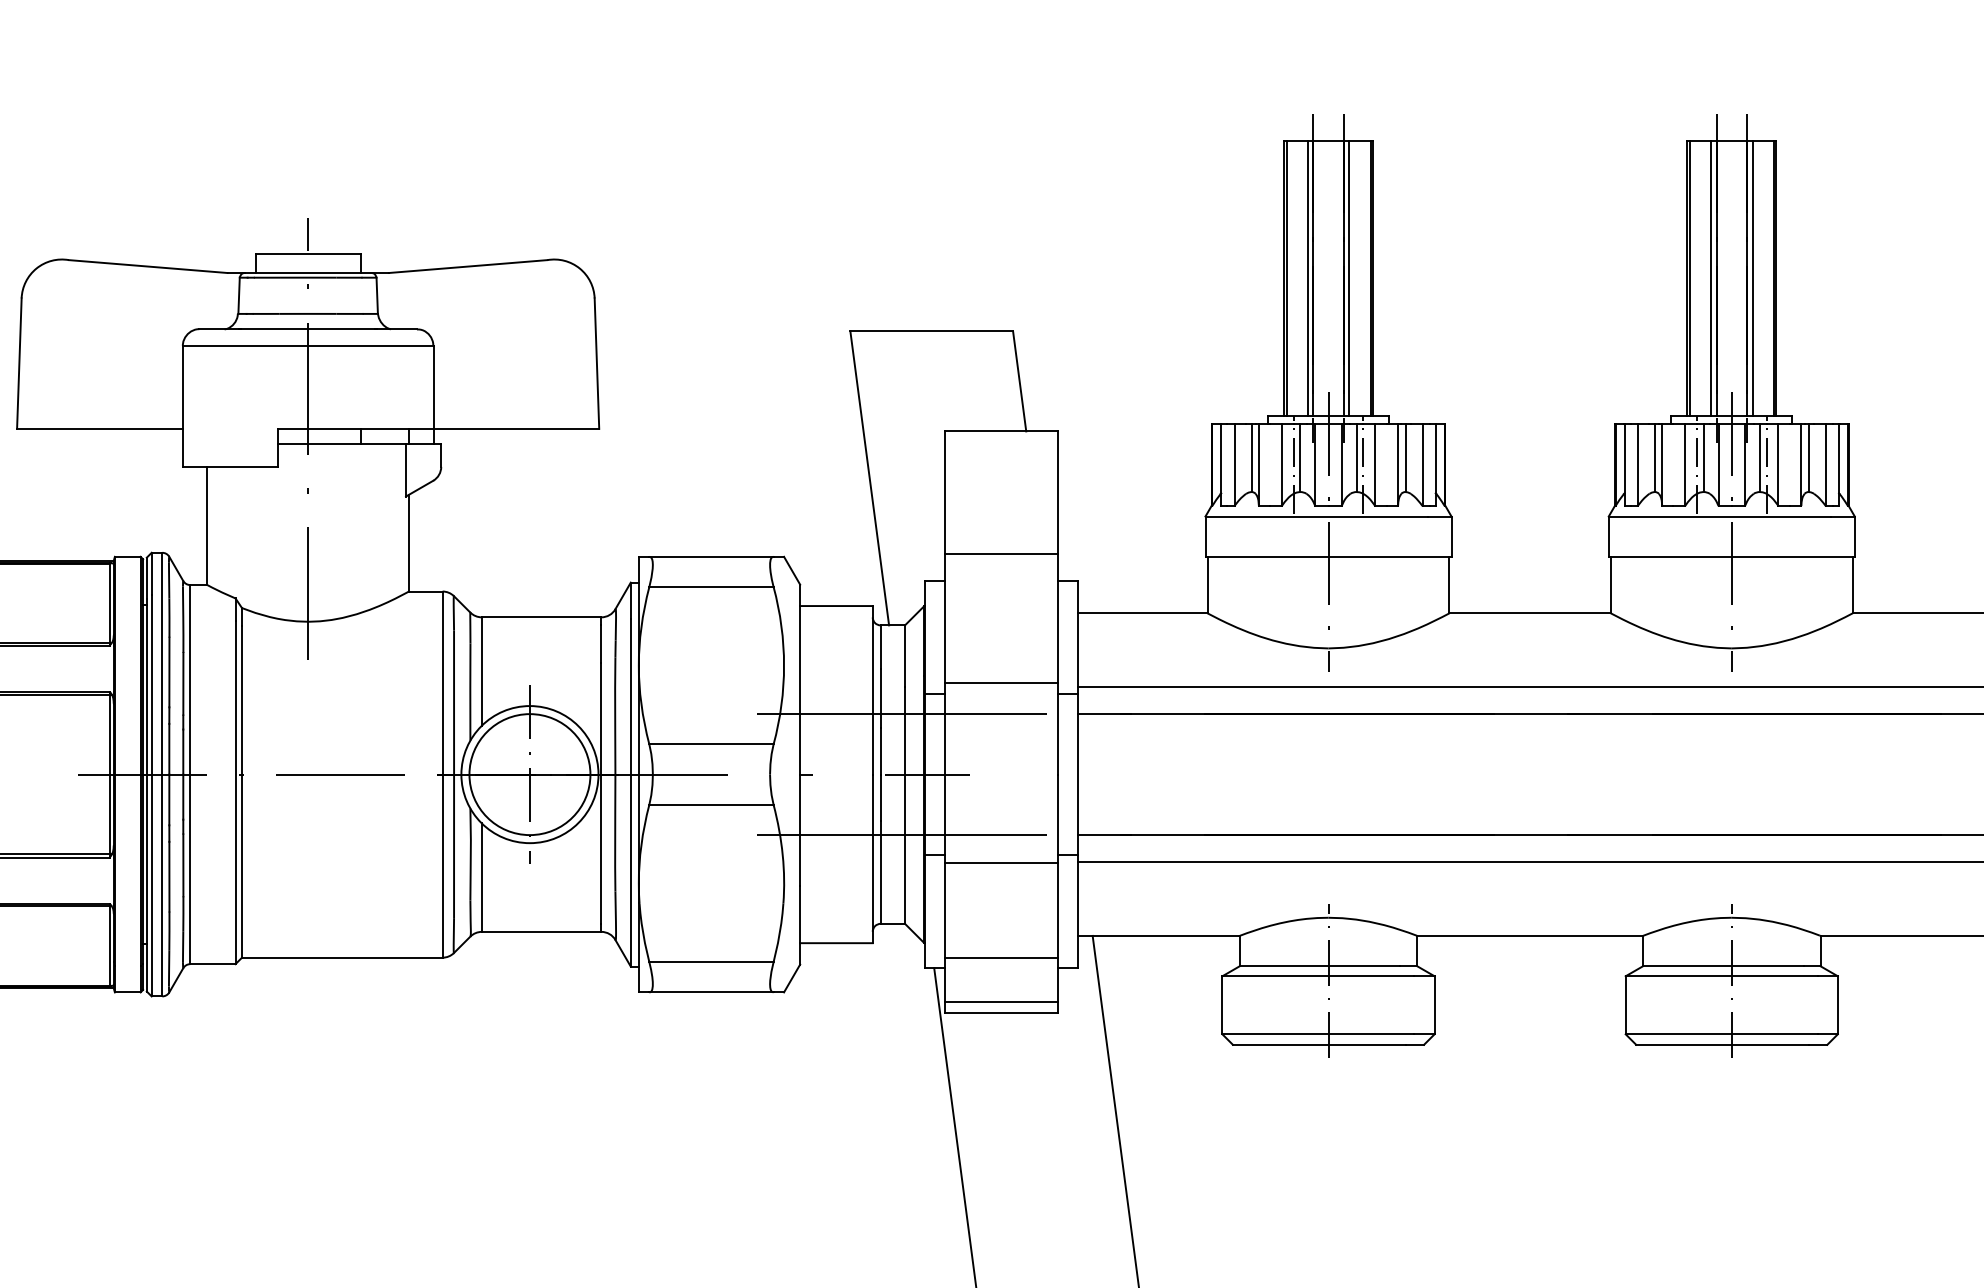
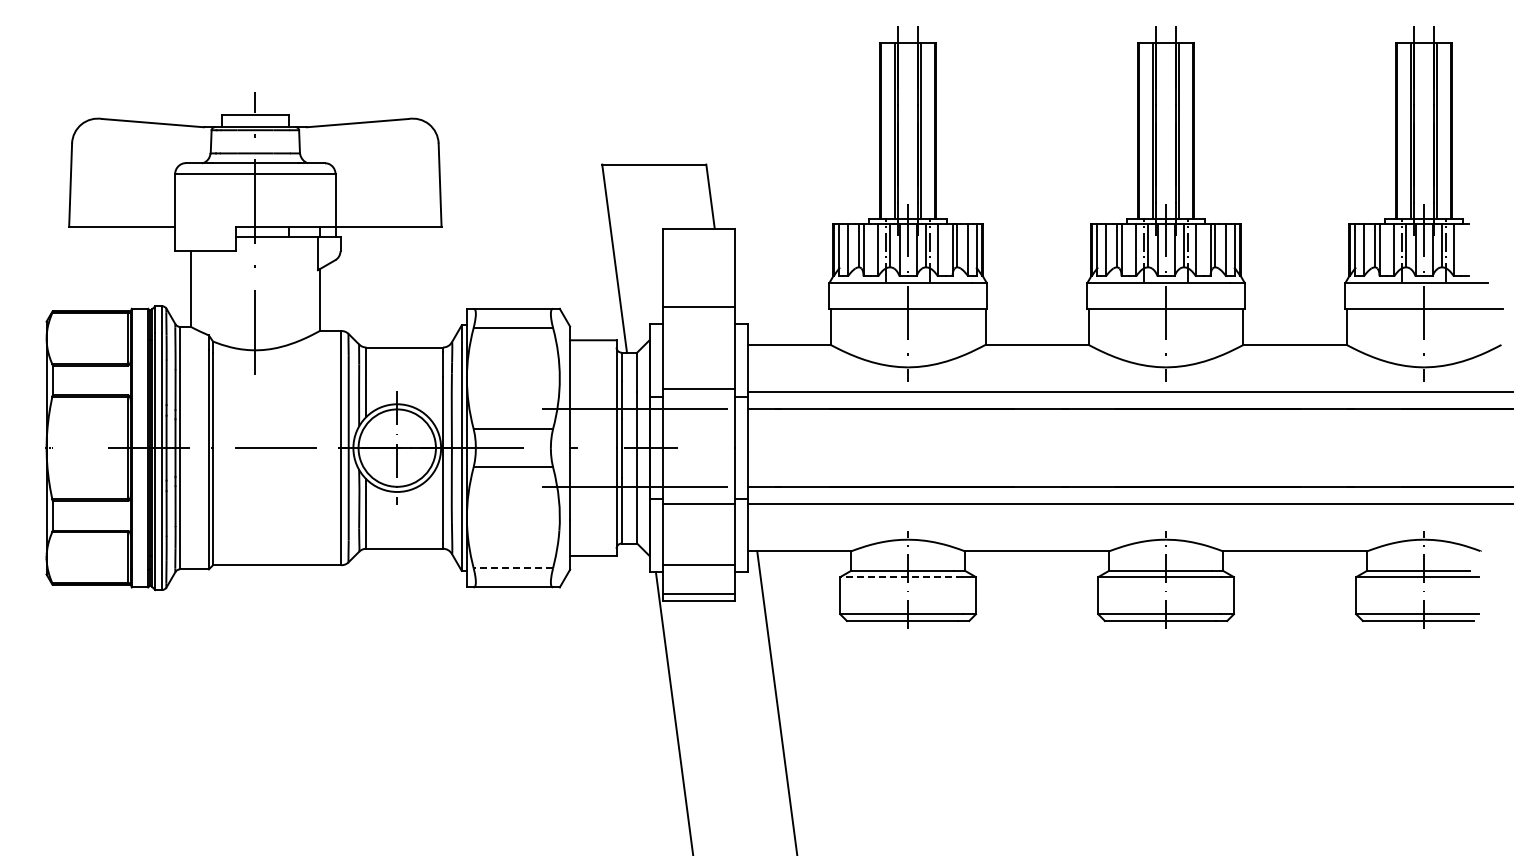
line: (711, 962) -> (513, 568), solid -> dashed
line: (1318, 976) -> (901, 577), solid -> dashed

